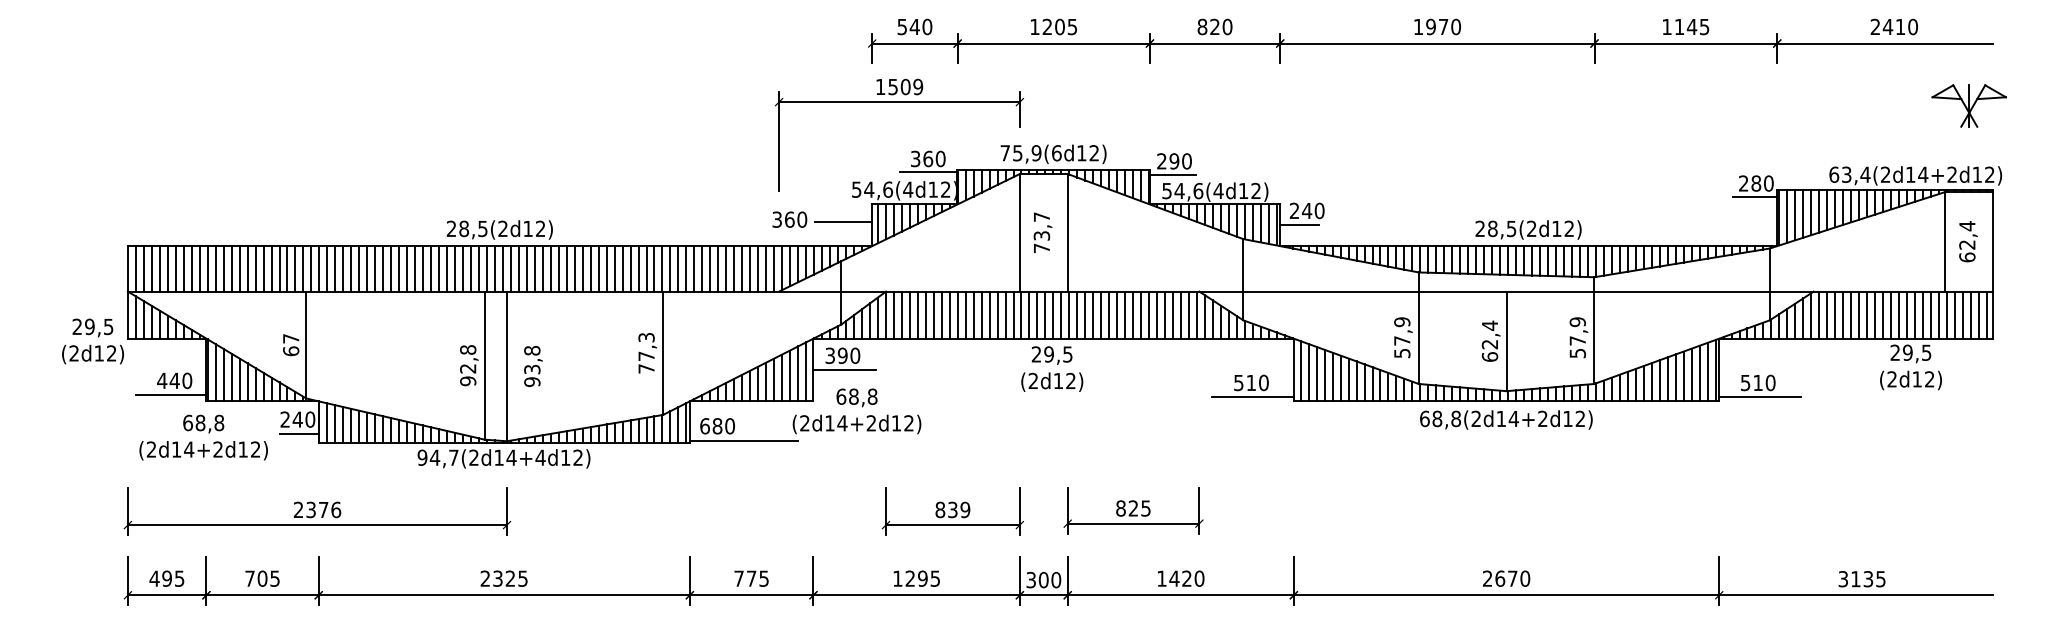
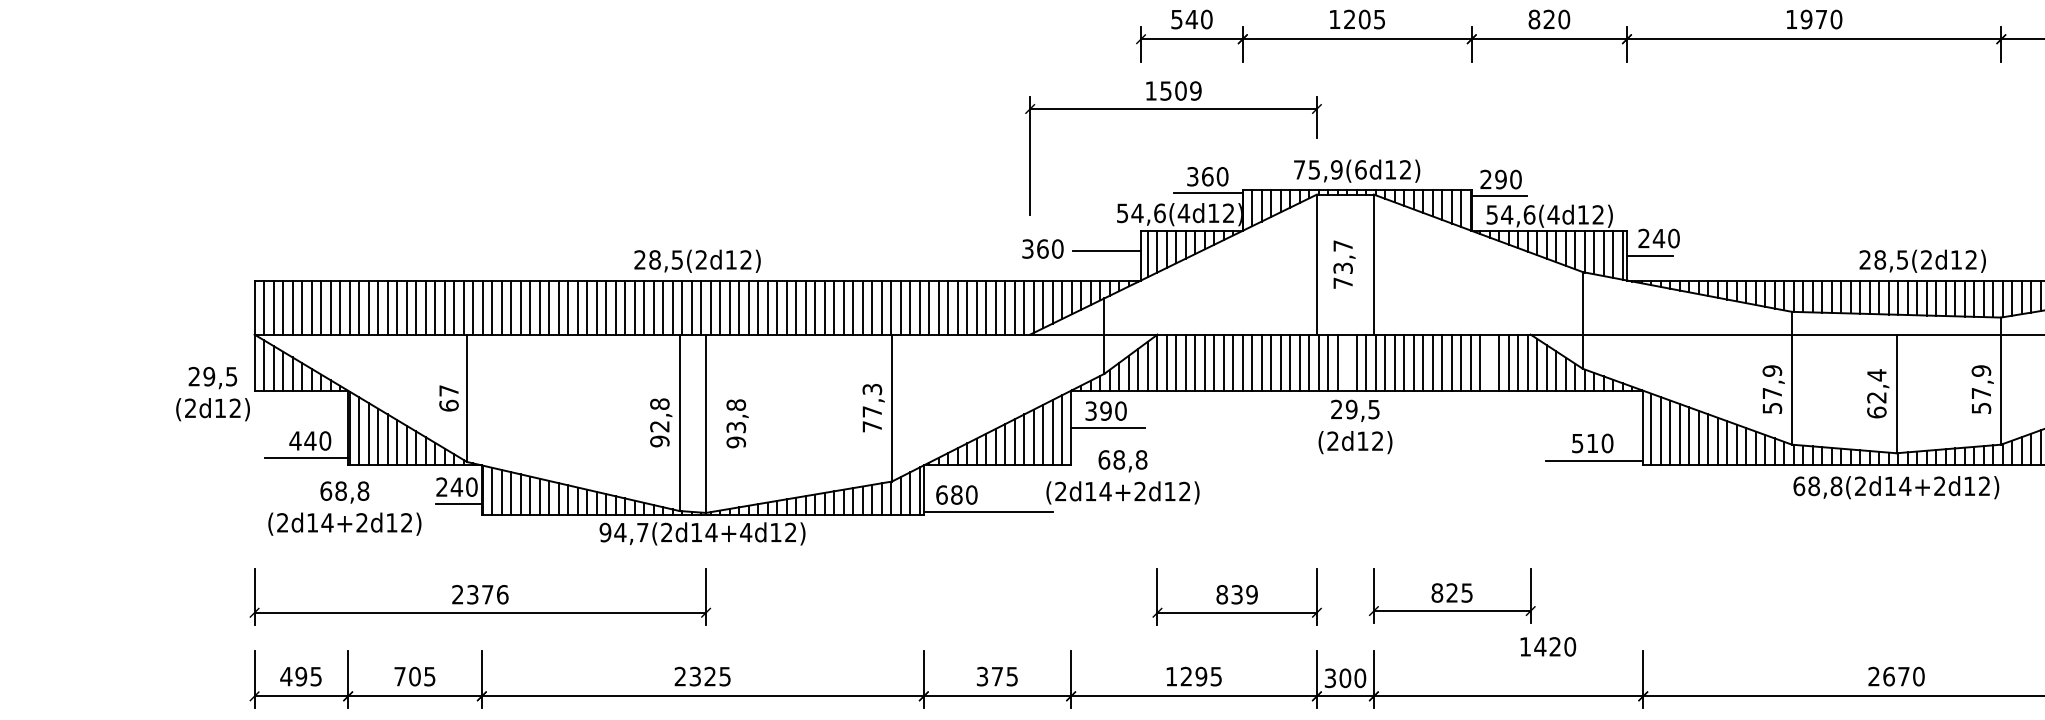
line: (1045, 314) -> (1347, 361), removed
line: (1165, 314) -> (1490, 361), removed
text: (738, 578) -> (981, 676), 775 -> 375
text: (1181, 578) -> (1548, 646), moved

